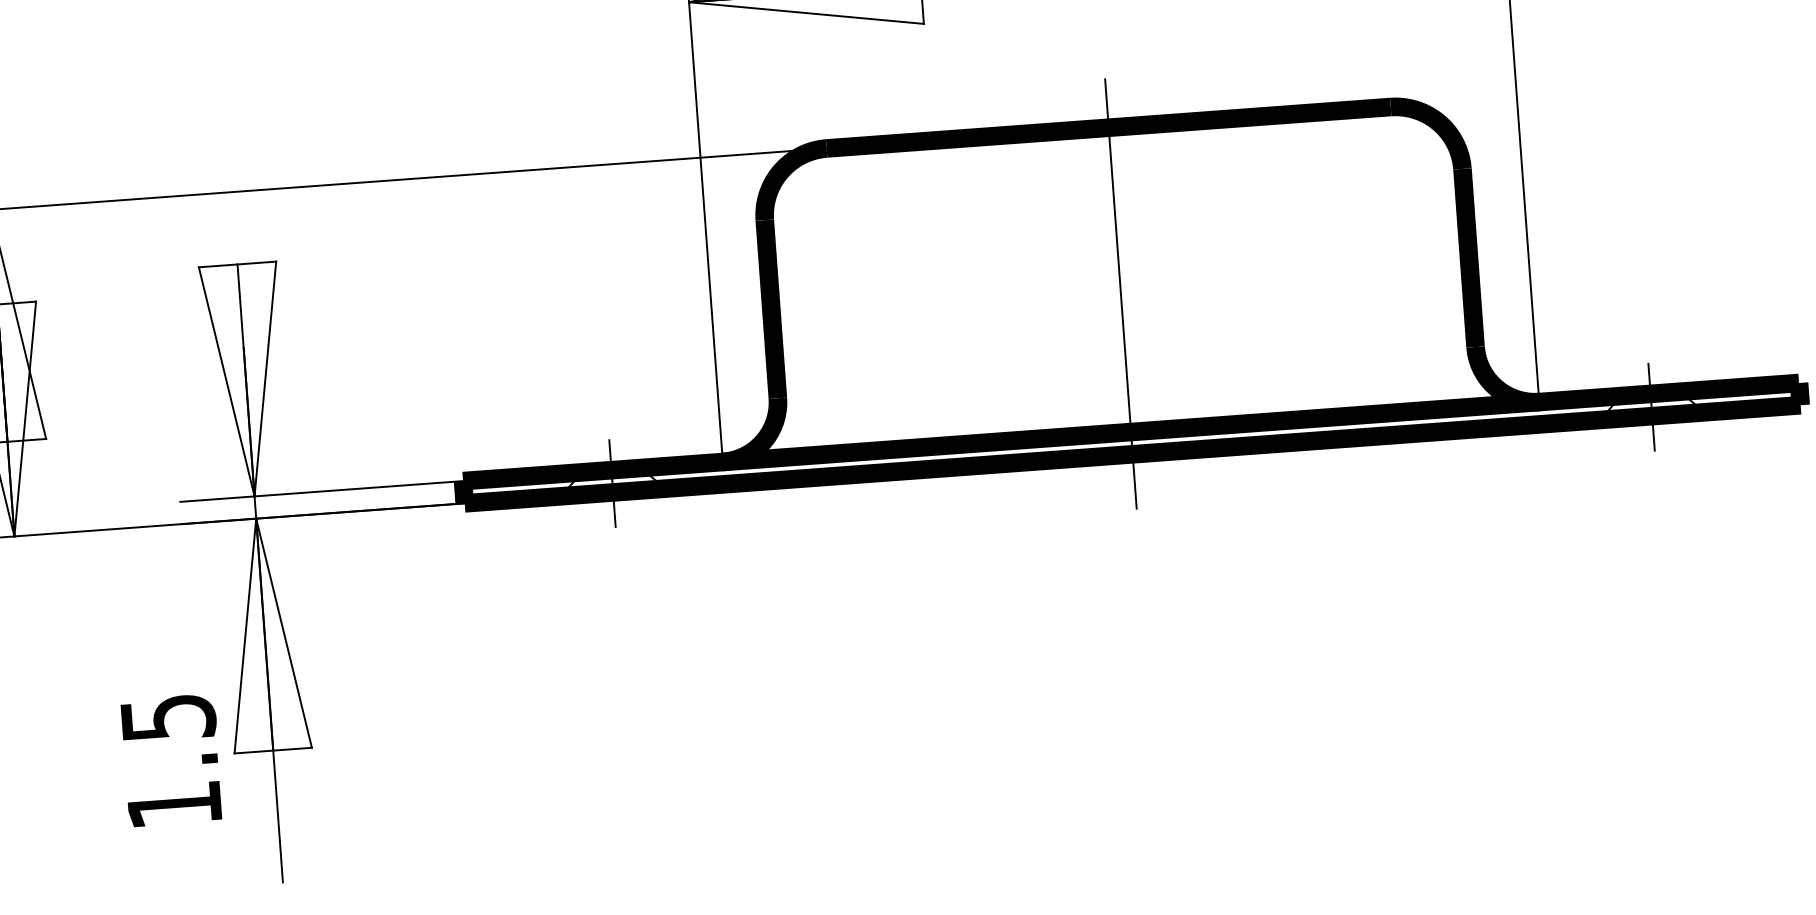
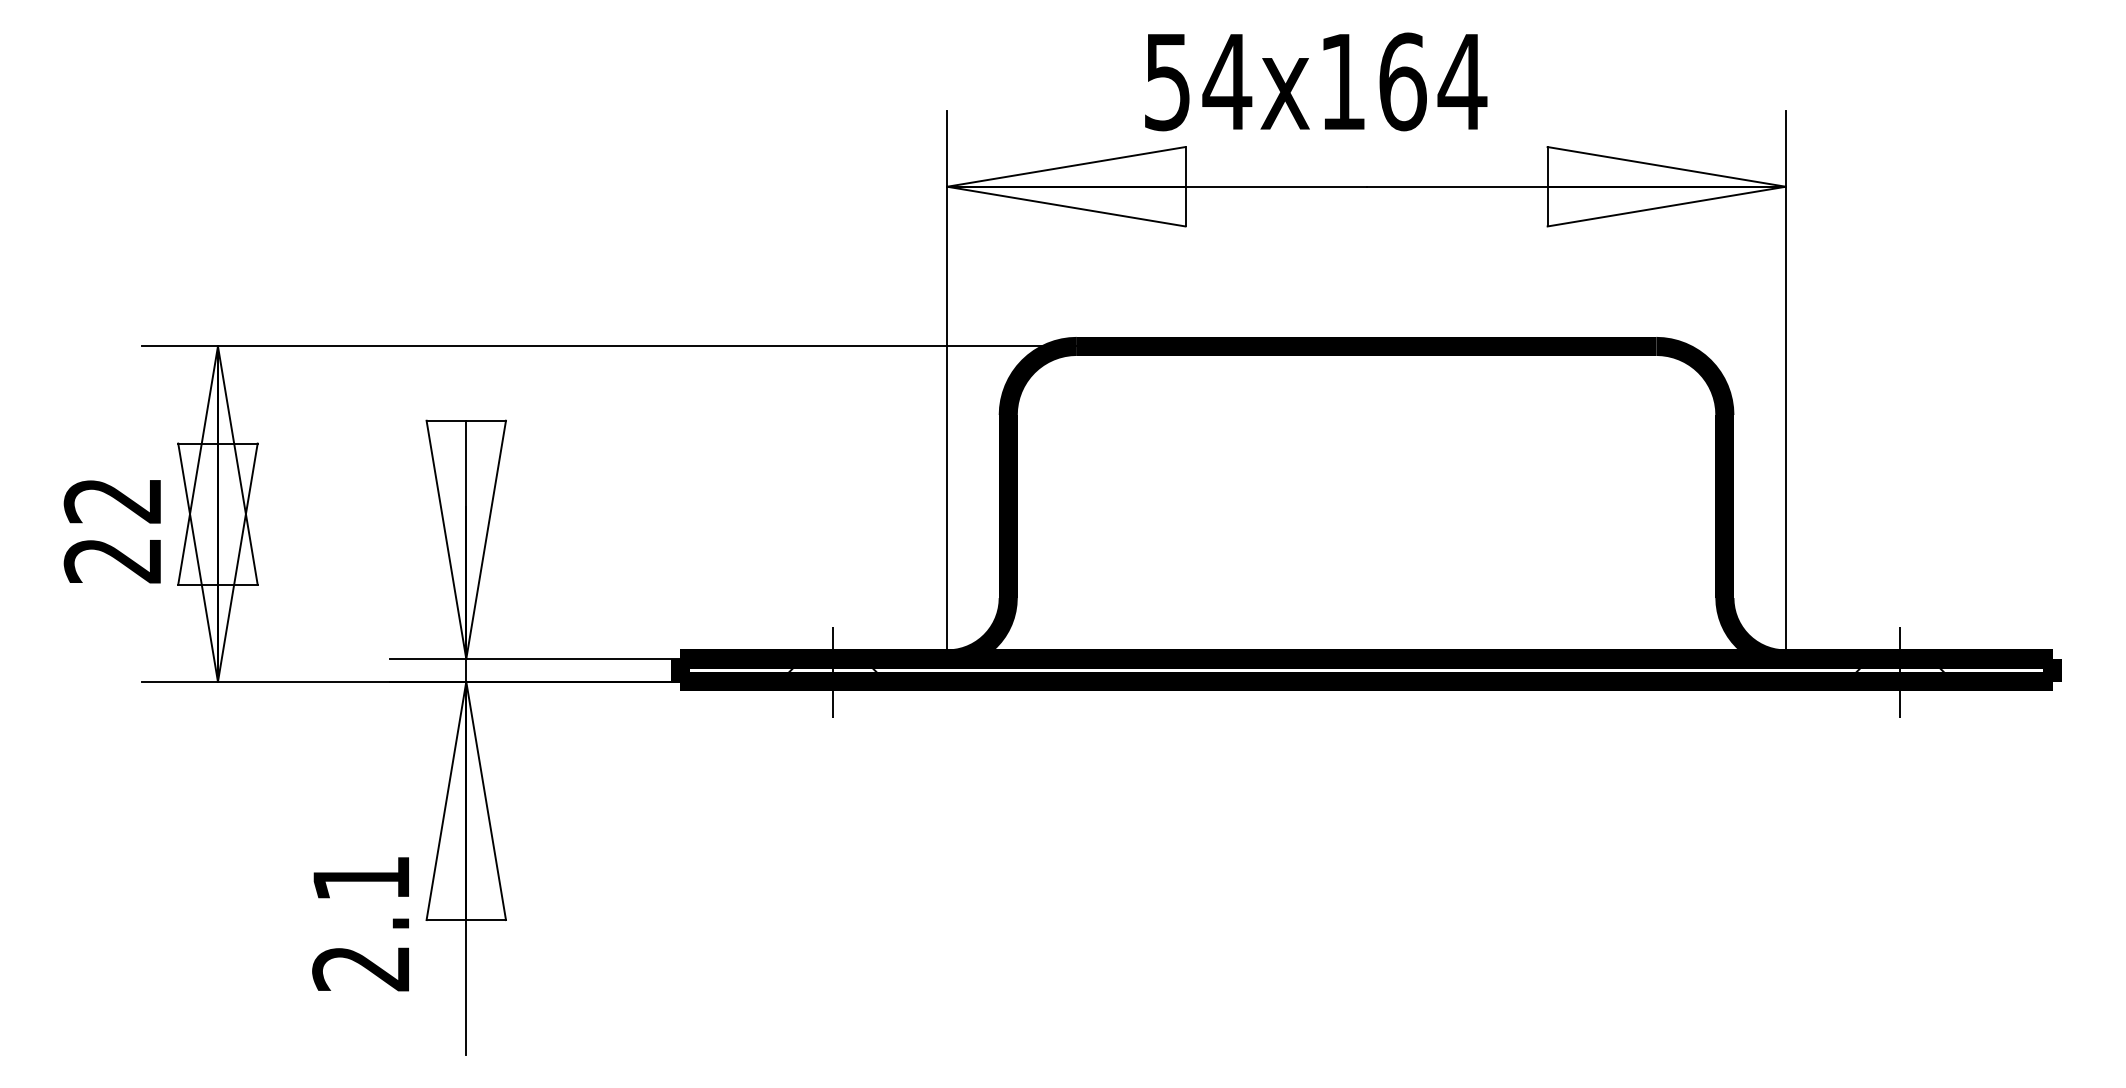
line: (1120, 293) -> (1366, 516), removed
text: (171, 761) -> (361, 923), 1.5 -> 2.1

